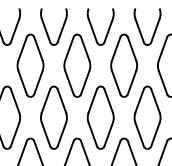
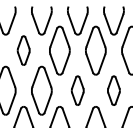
part: (30, 65) -> (23, 50), size x0.6
part: (100, 117) -> (77, 90), size x0.6
part: (147, 117) -> (113, 90), size x0.6

